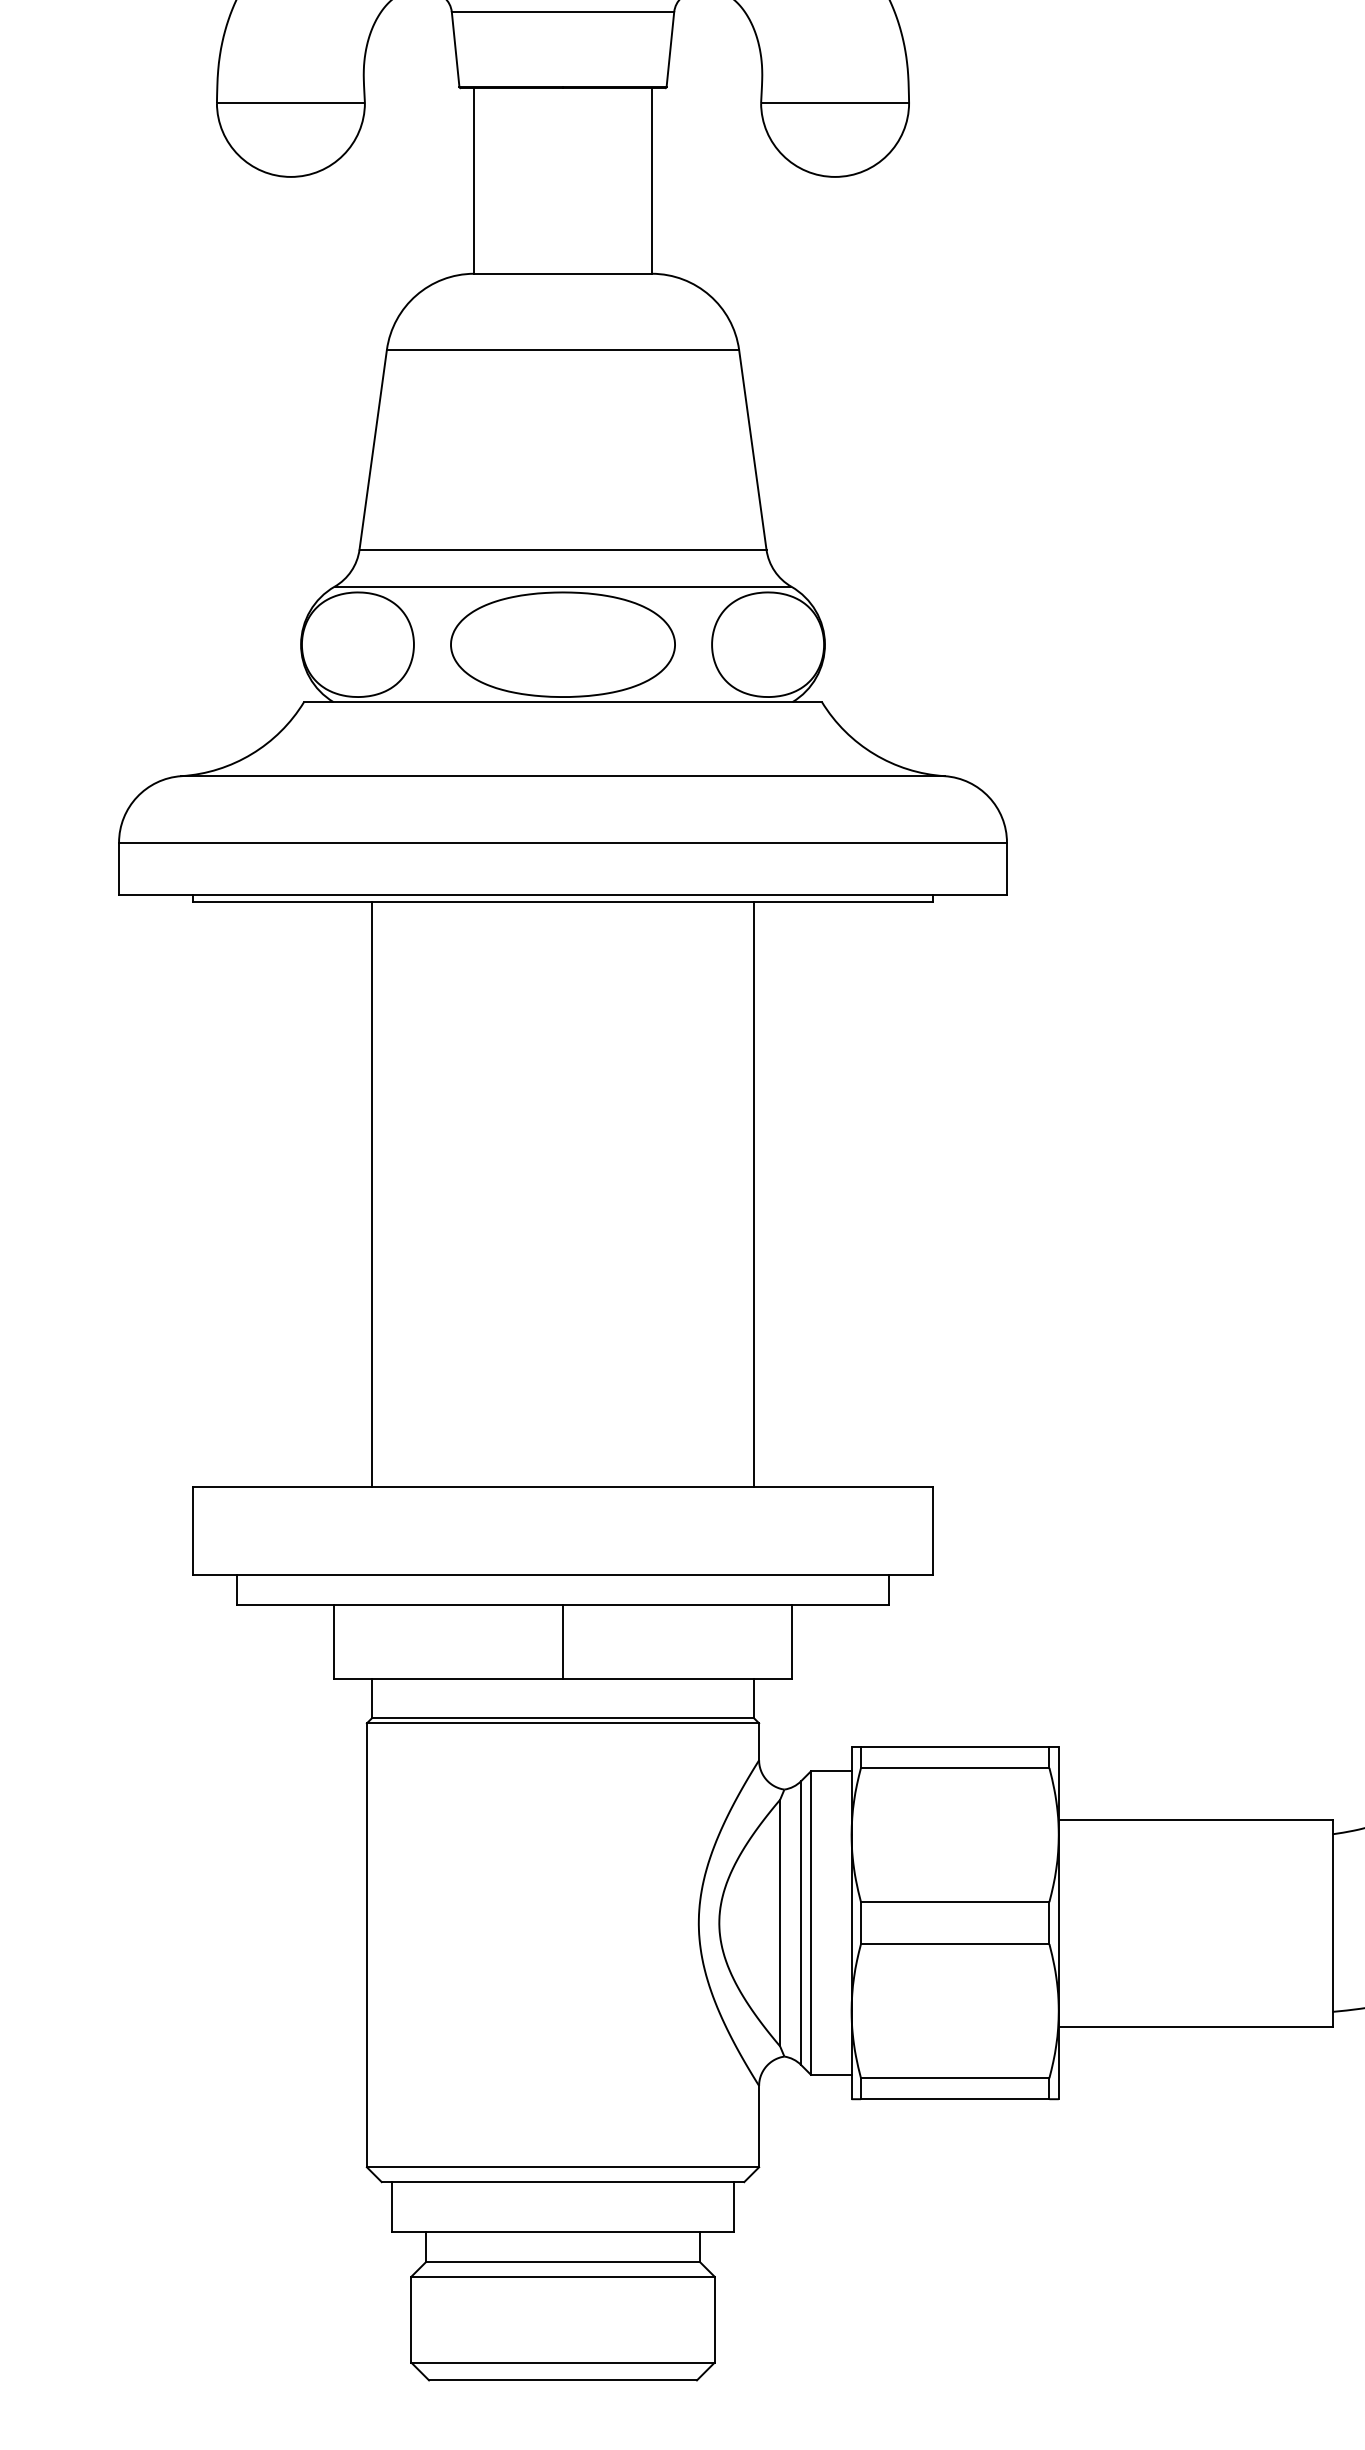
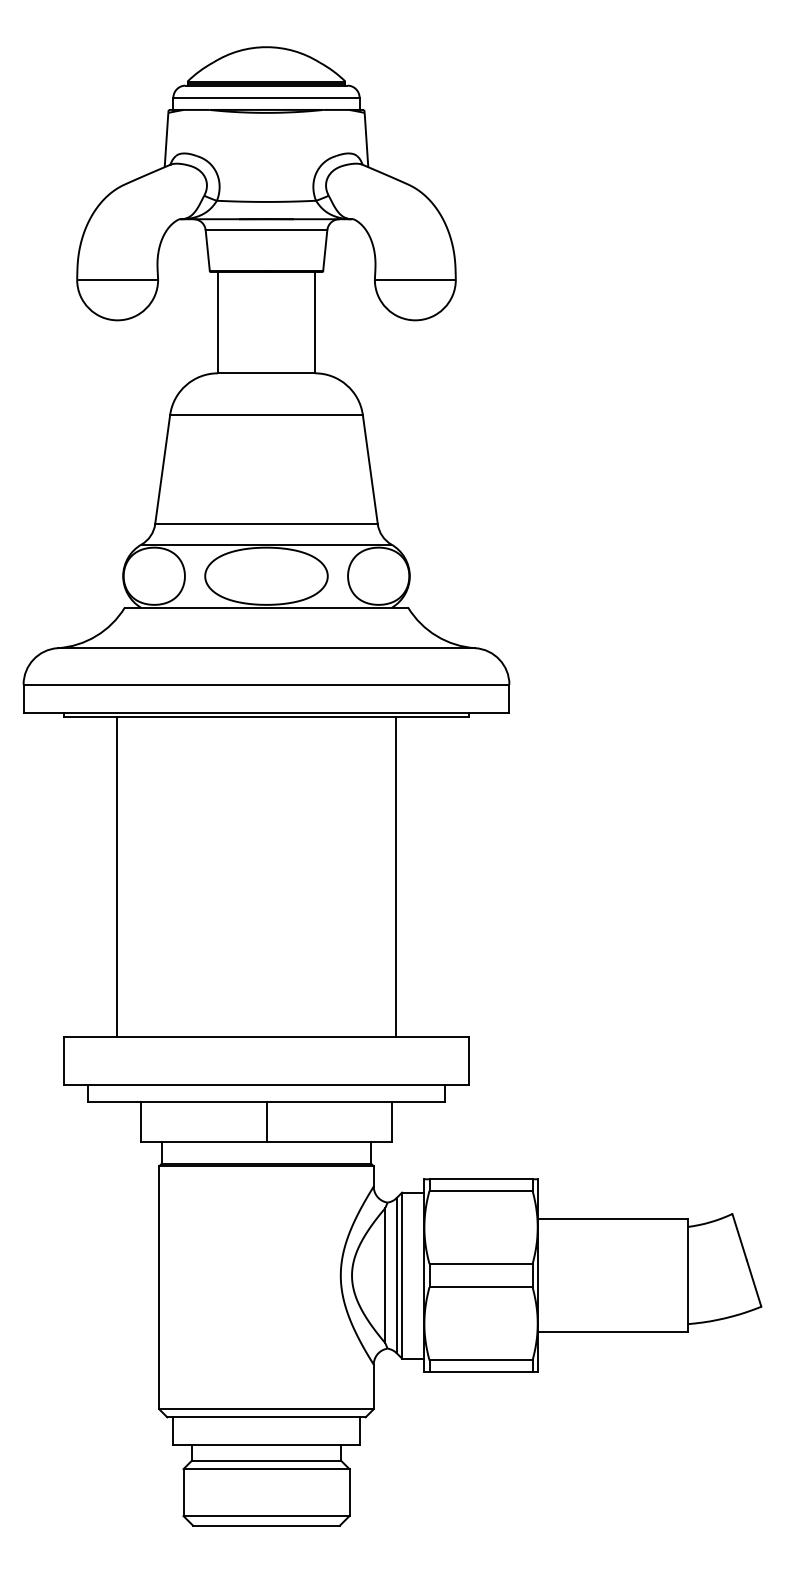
line: (372, 1193) -> (117, 876), moved
line: (753, 1193) -> (395, 876), moved

